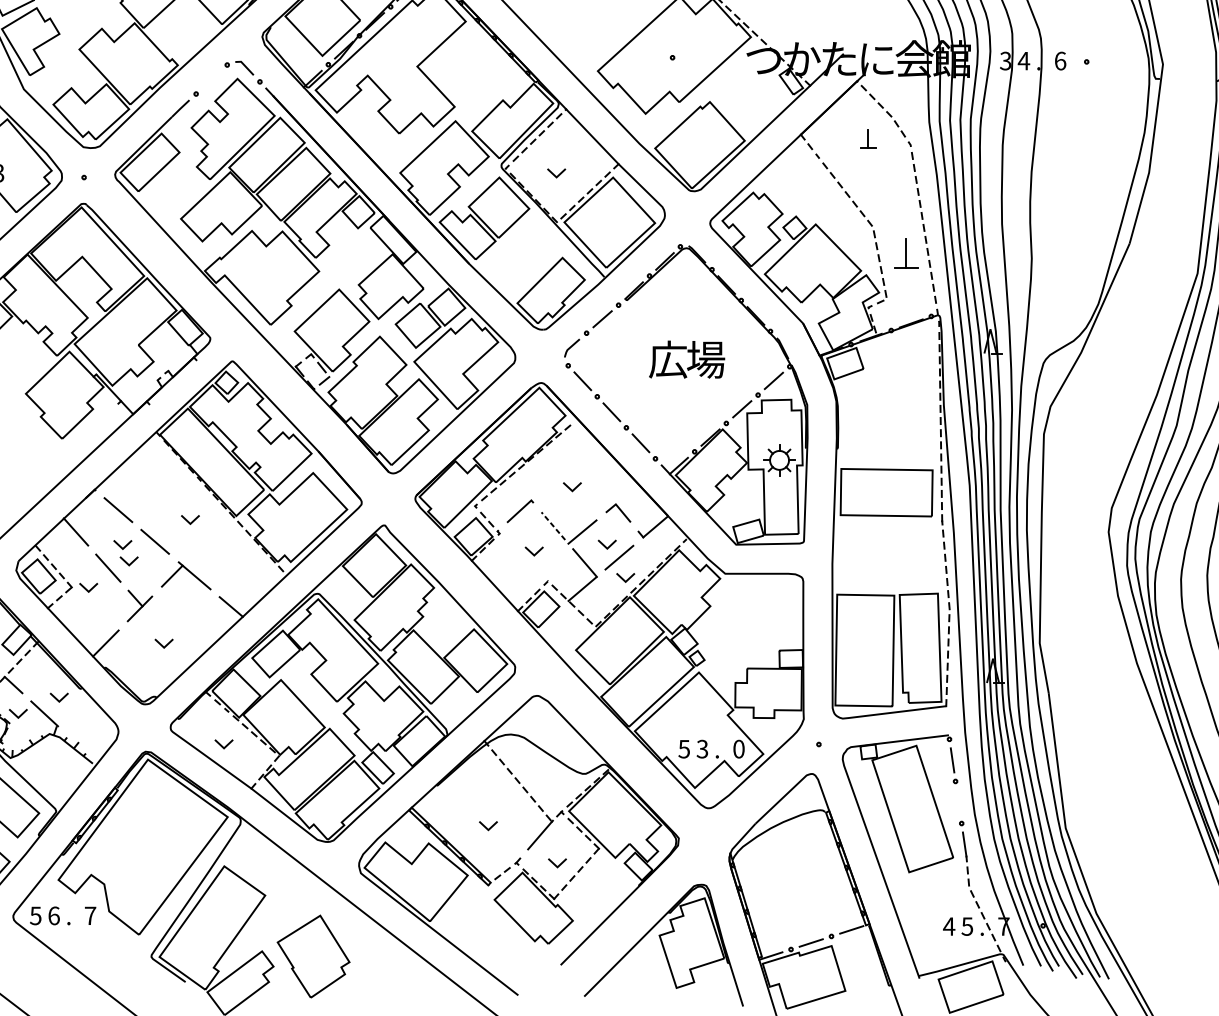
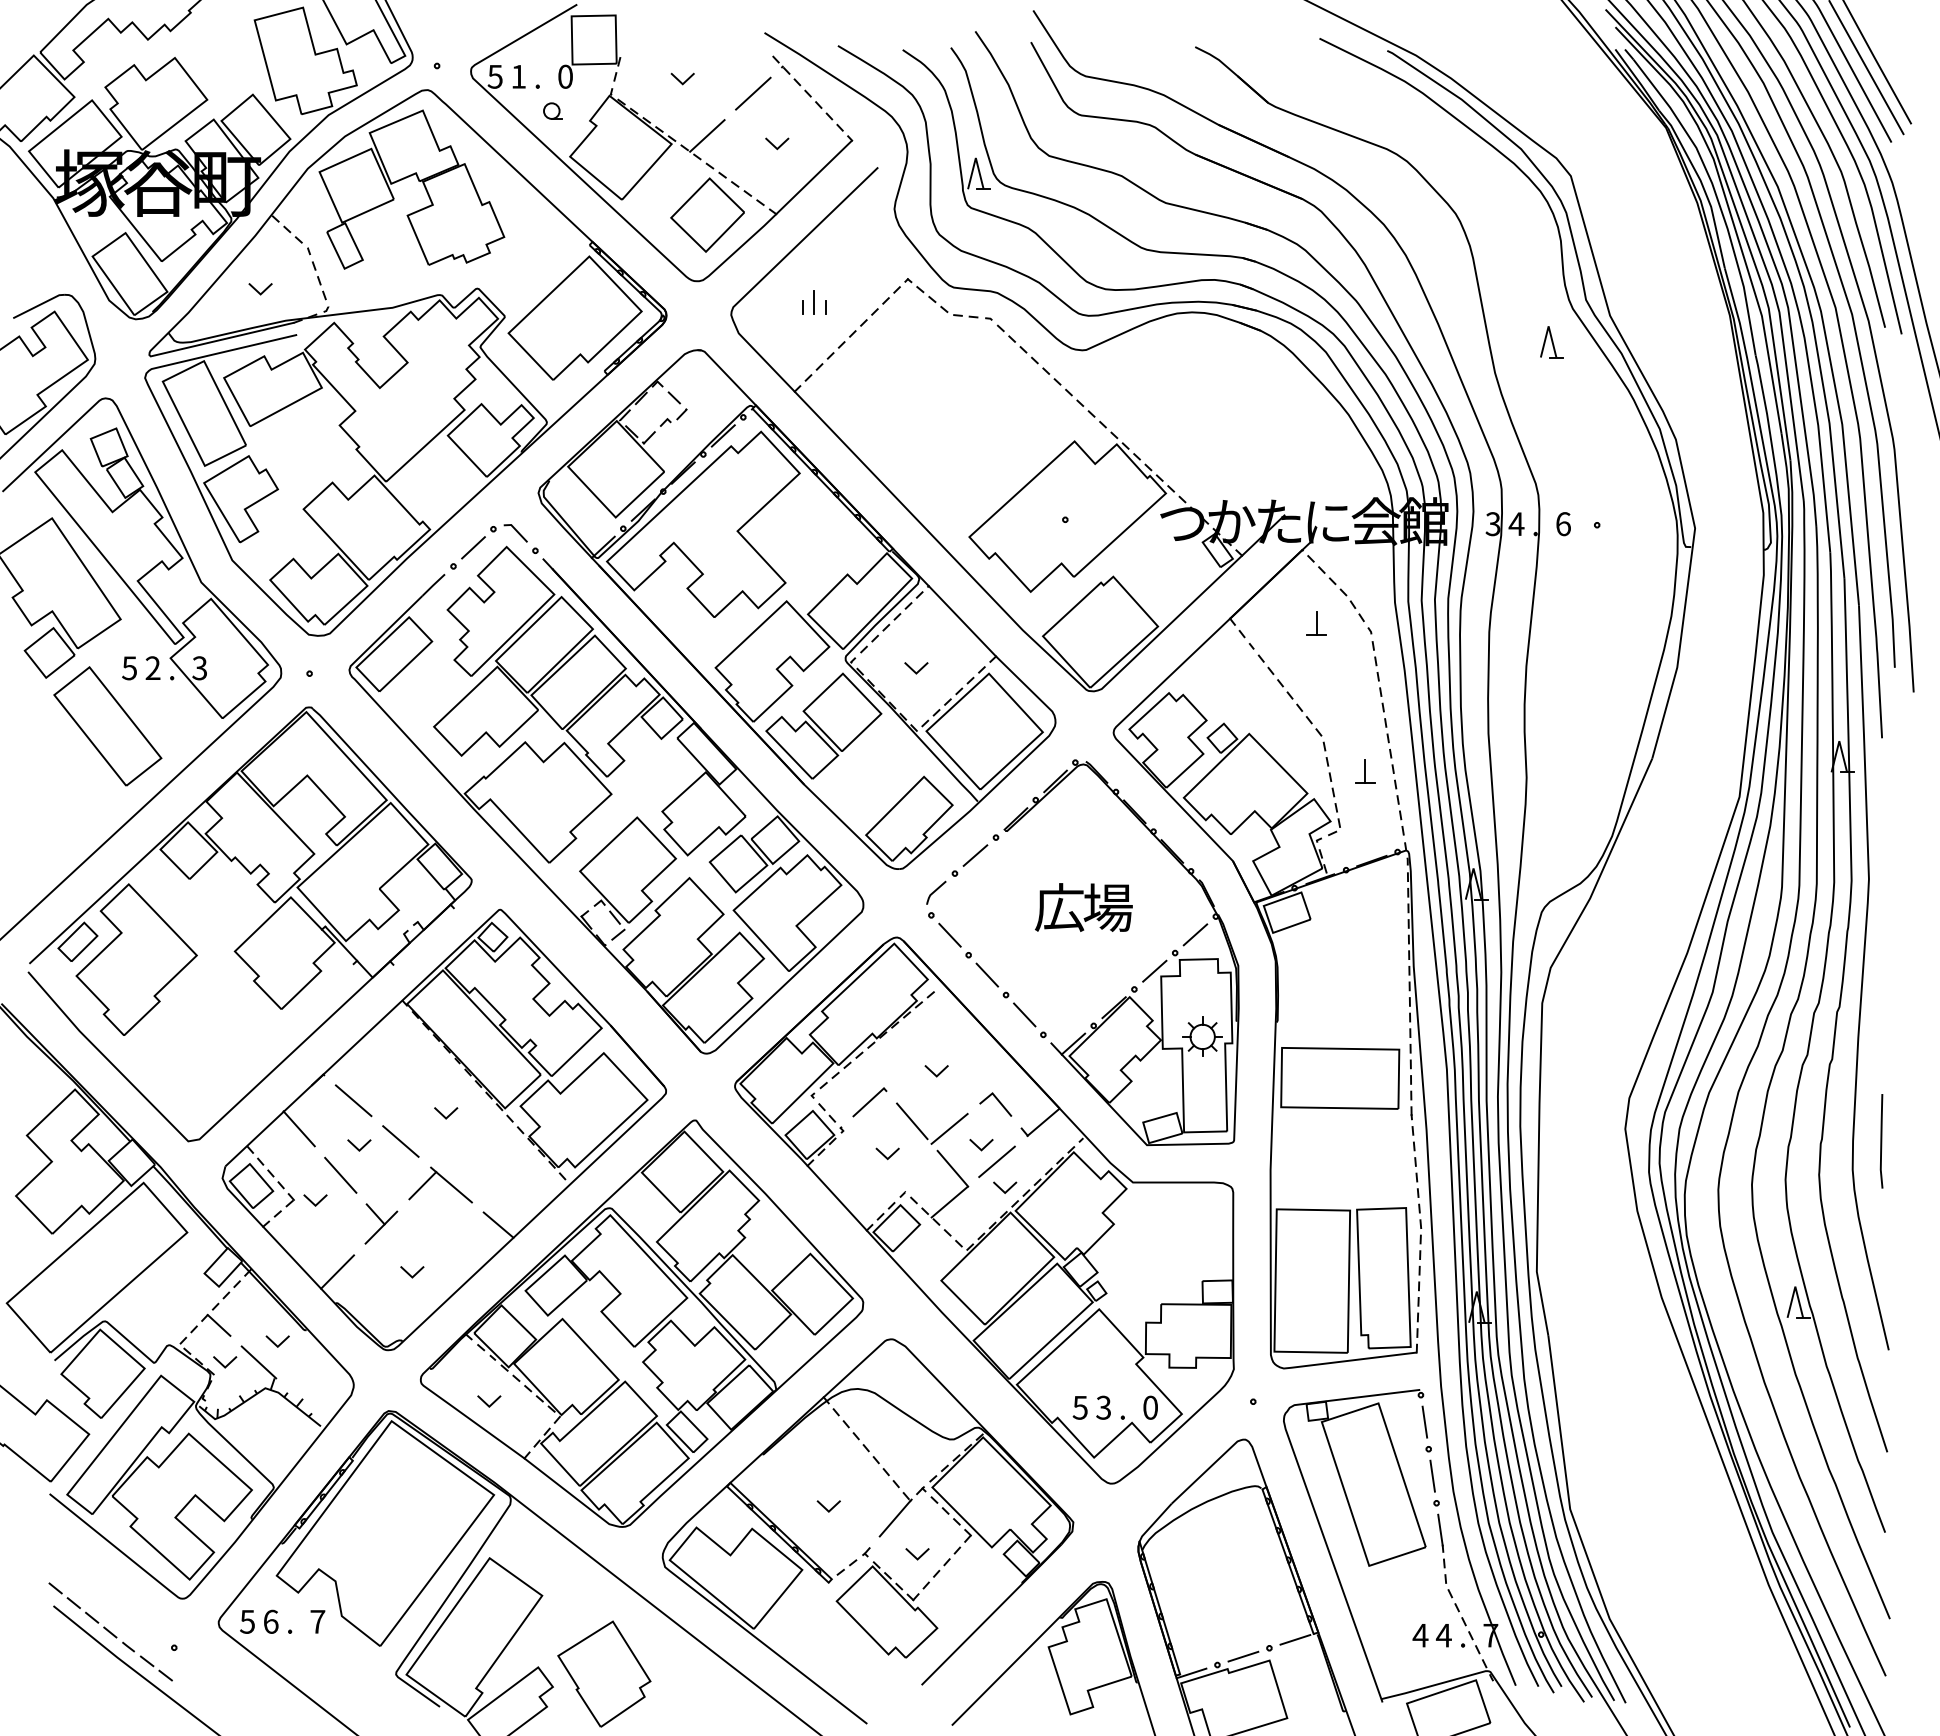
line: (211, 79) -> (473, 547), added
part: (906, 253) -> (1365, 771), size x0.62
line: (552, 525) -> (911, 1120), dashed -> solid
line: (127, 562) -> (365, 1168), removed
line: (958, 801) -> (1432, 1475), added
text: (967, 926) -> (1443, 1635), 5 -> 4

